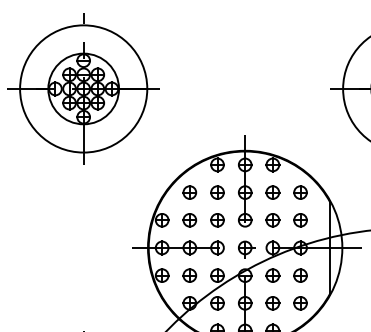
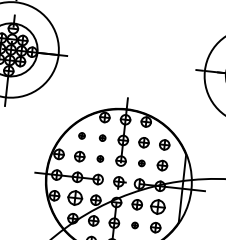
part: (189, 192) -> (81, 135), size x0.6
part: (217, 192) -> (102, 138), size x0.6
part: (217, 220) -> (100, 159), size x0.6
part: (272, 220) -> (141, 163), size x0.6
part: (189, 275) -> (75, 197), size x1.4
part: (300, 275) -> (157, 206), size x1.4
part: (272, 303) -> (134, 225), size x0.6

